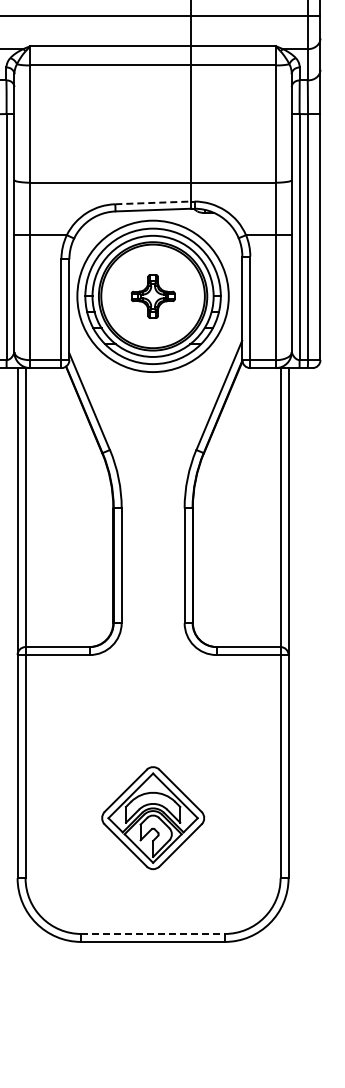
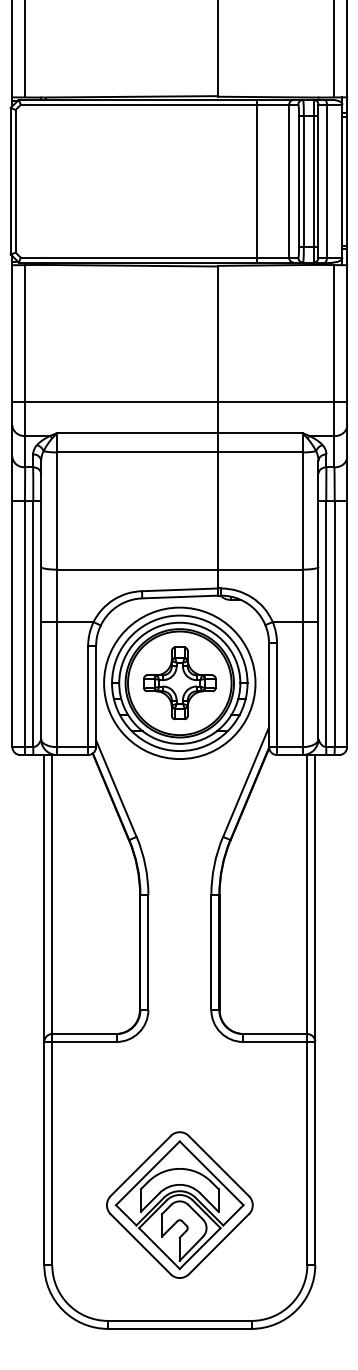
line: (153, 202) -> (180, 589), dashed -> solid
part: (152, 296) -> (179, 683), size x1.67
part: (152, 817) -> (179, 1204), size x1.43
line: (152, 933) -> (179, 1320), dashed -> solid

